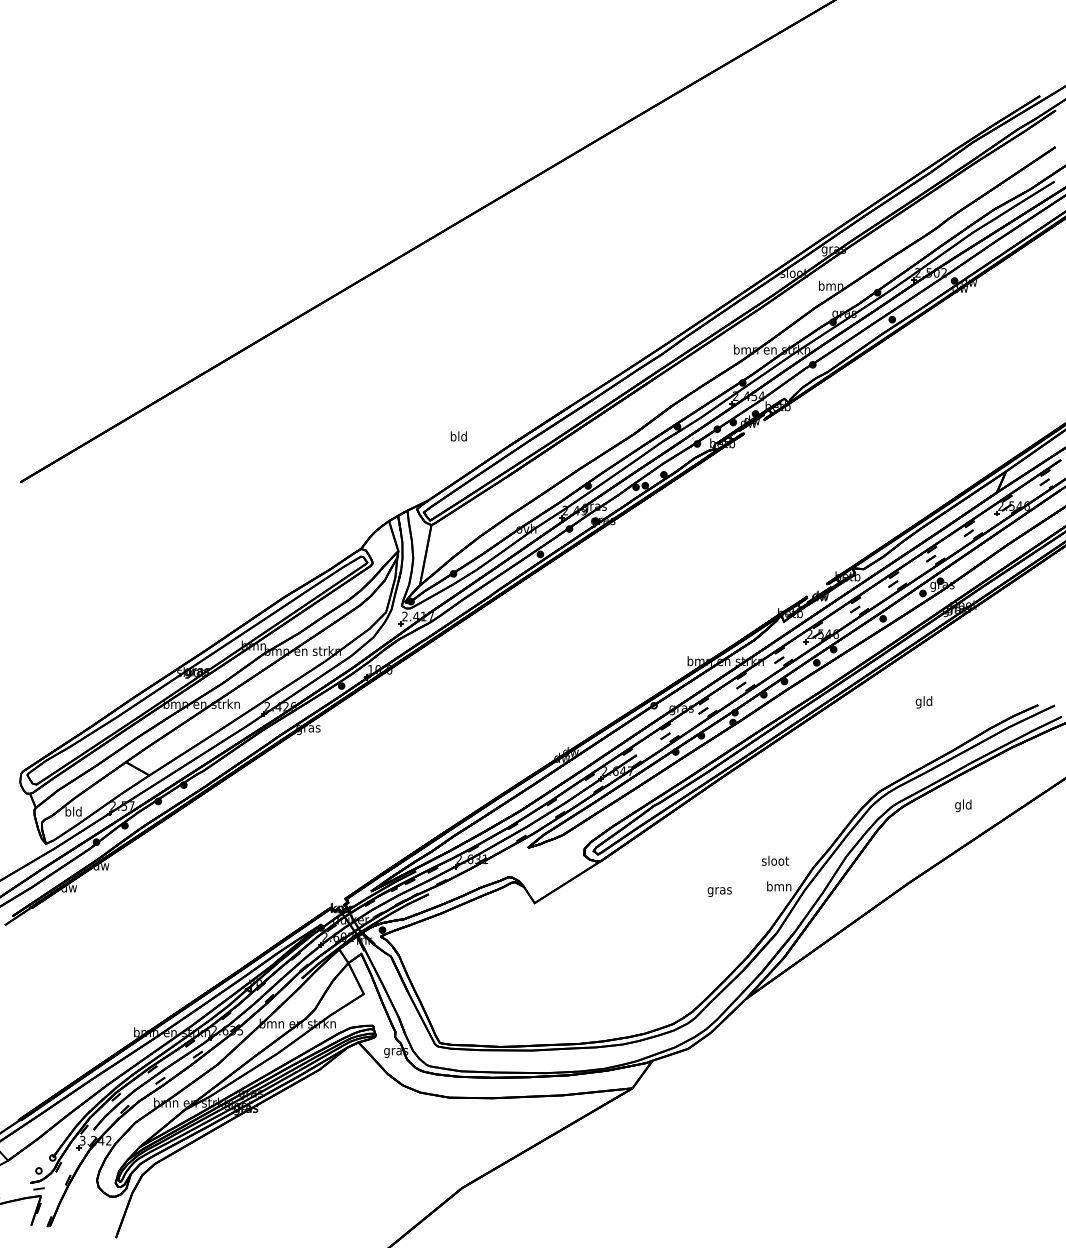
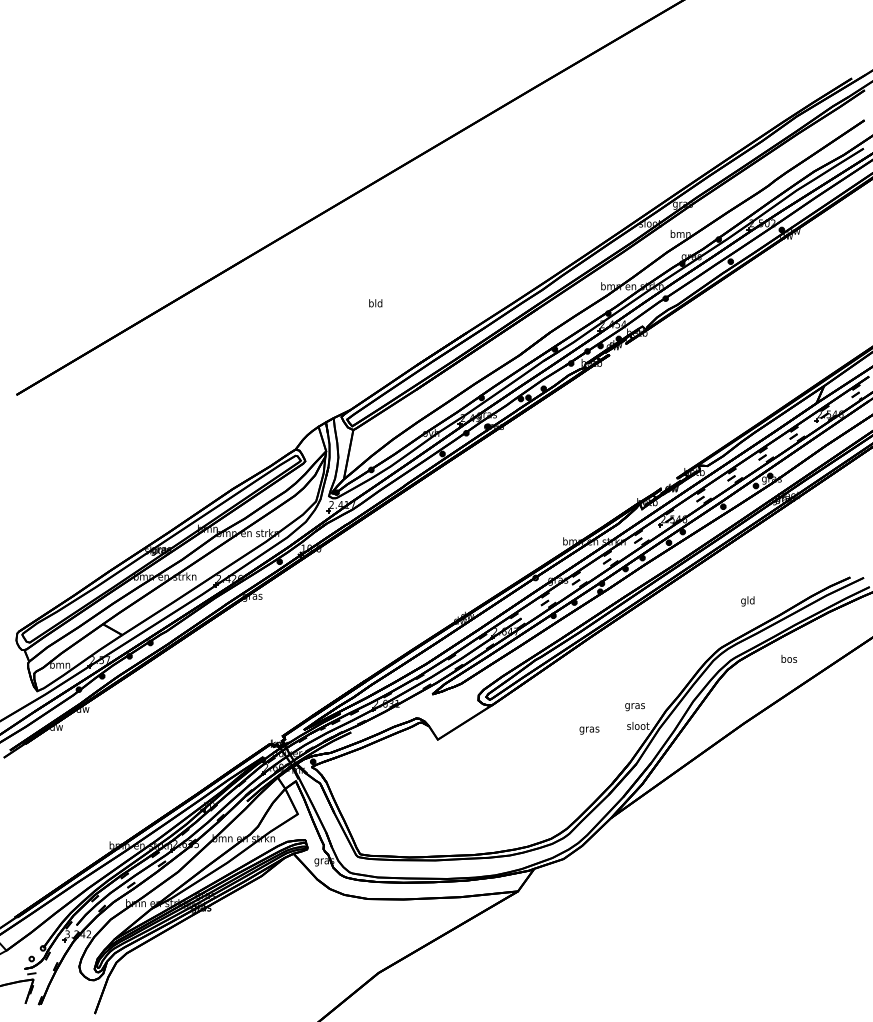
text: (458, 436) -> (375, 303), moved
text: (923, 702) -> (747, 601), moved
text: (963, 805) -> (789, 659), gld -> bos
text: (73, 811) -> (60, 664), bld -> bmn
text: (775, 862) -> (635, 706), sloot -> gras
text: (779, 886) -> (638, 726), bmn -> sloot

